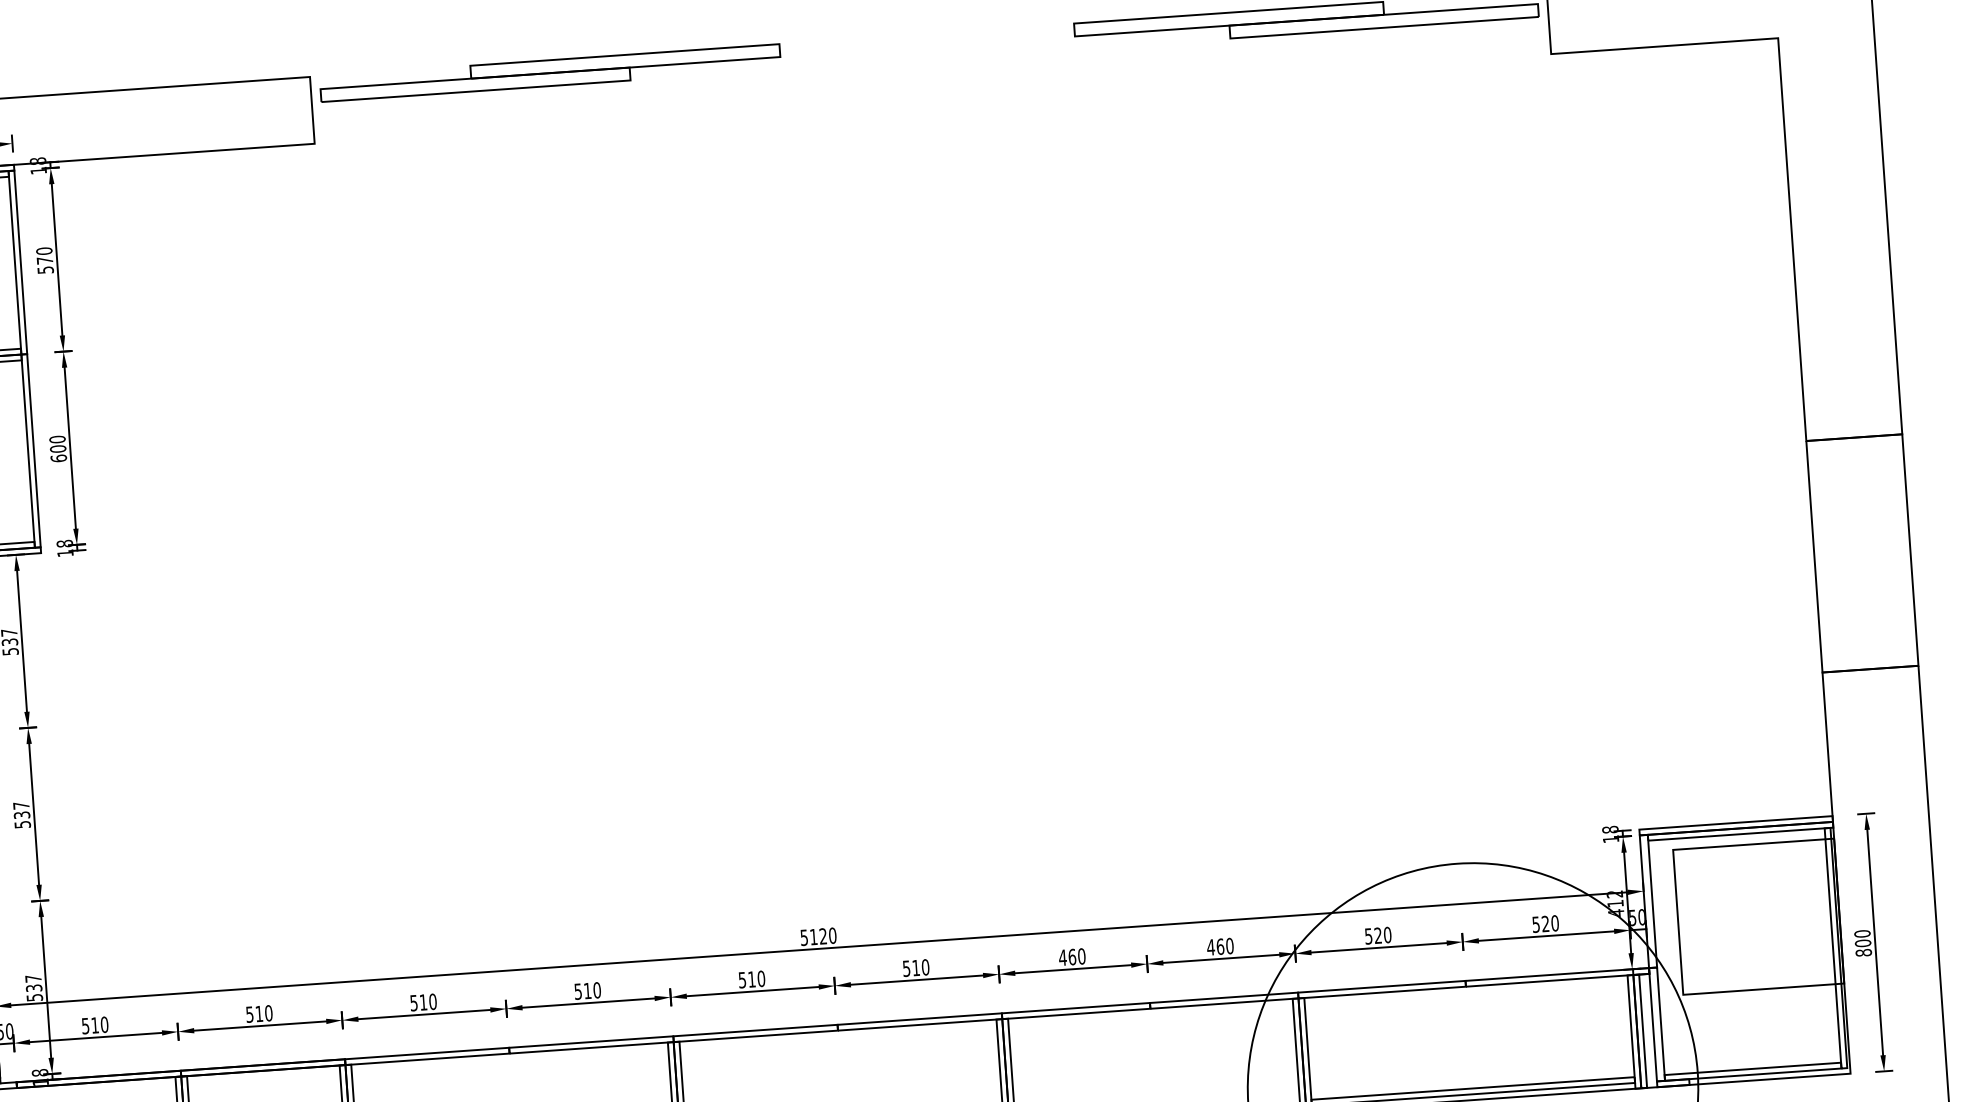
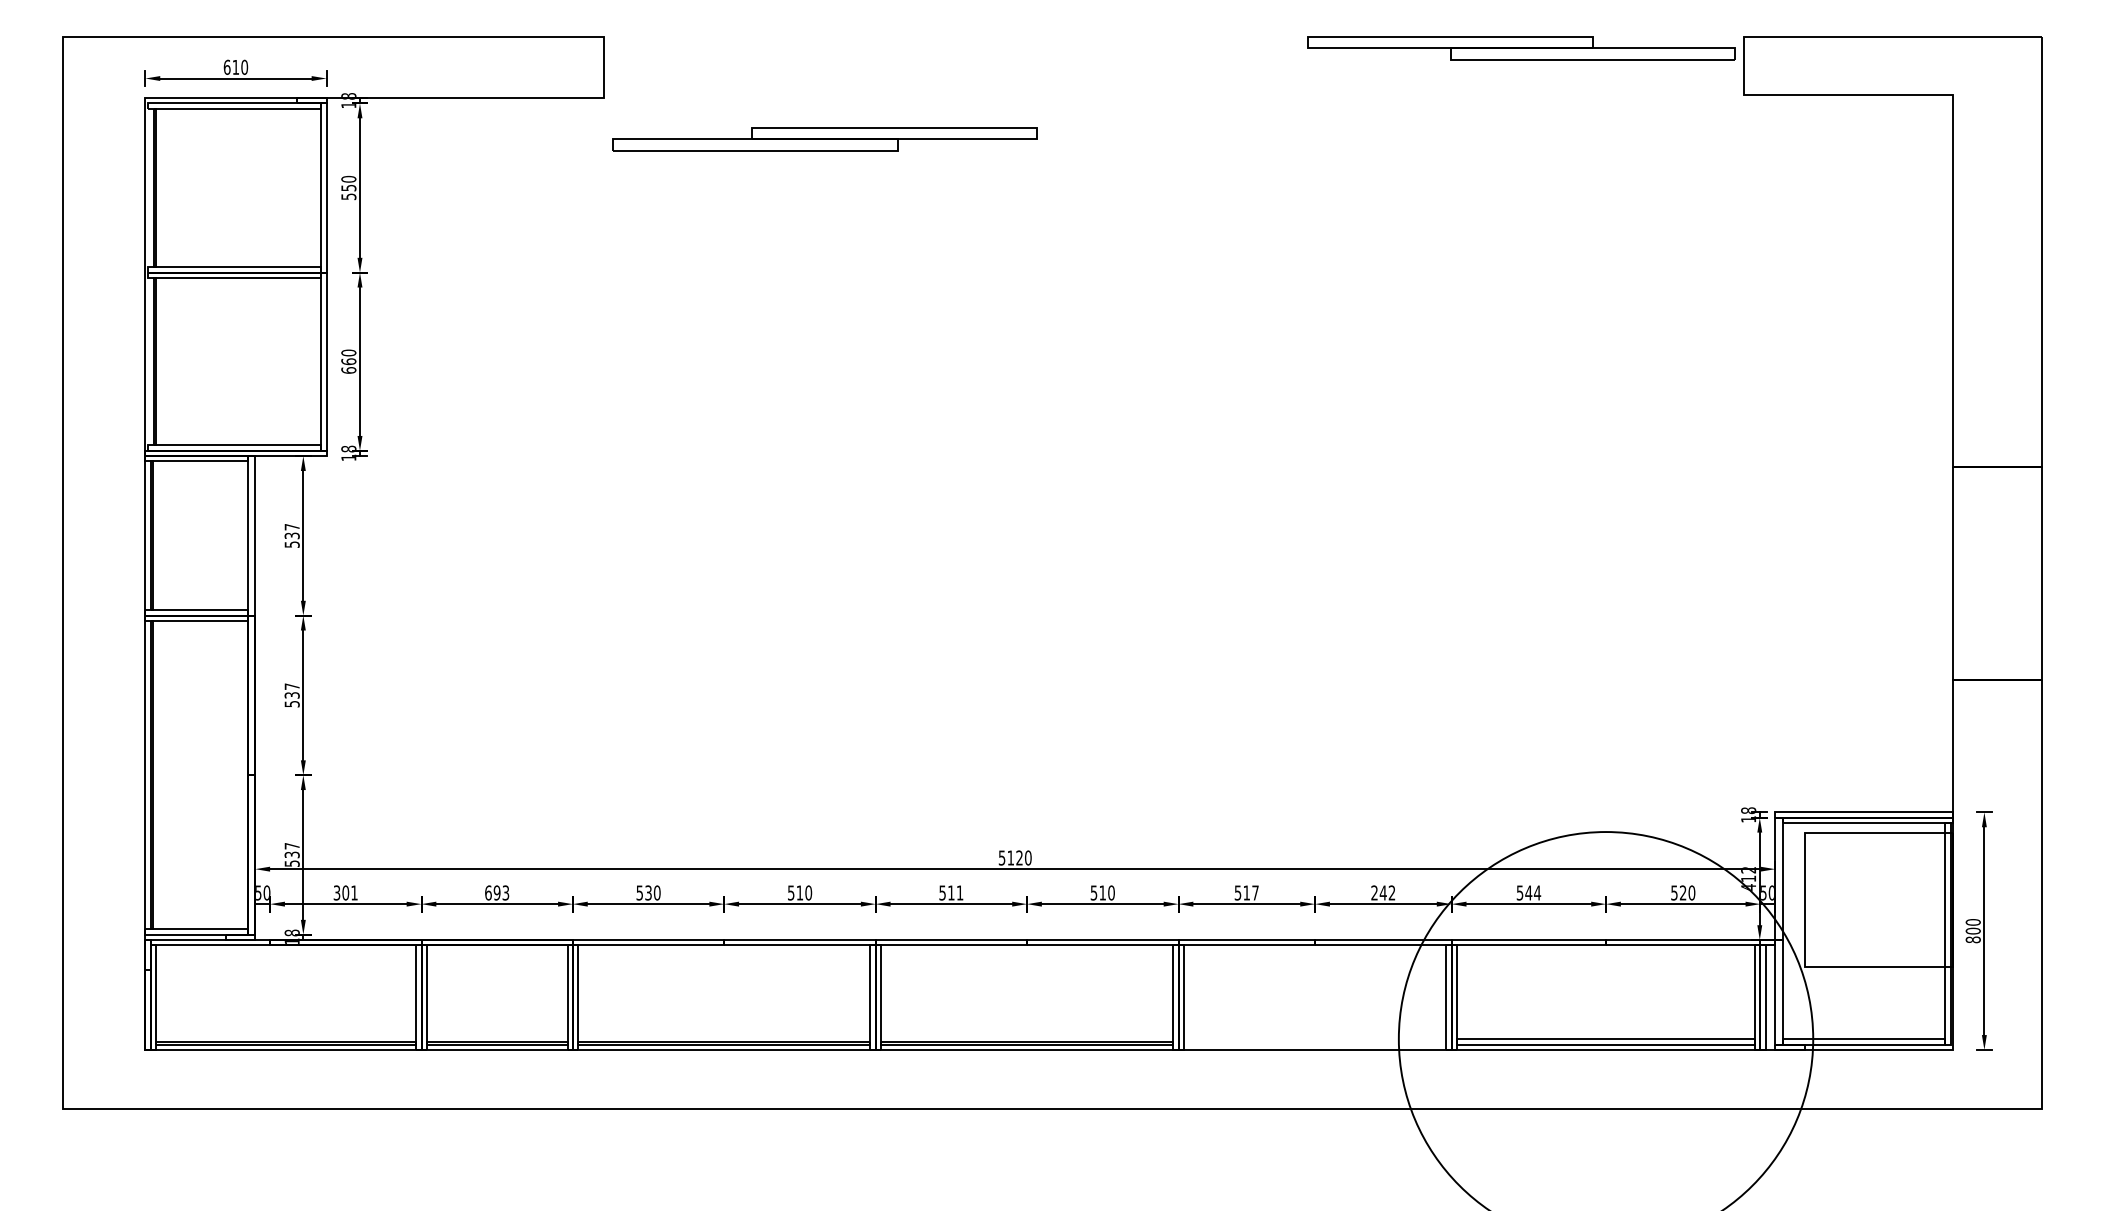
part: (550, 73) -> (824, 139), moved
text: (44, 261) -> (348, 188), 570 -> 550
text: (57, 448) -> (348, 361), 600 -> 660
text: (1383, 934) -> (1533, 892), 520 -> 544
text: (1220, 946) -> (1383, 892), 460 -> 242
text: (1071, 956) -> (1246, 892), 460 -> 517
text: (760, 978) -> (959, 892), 510 -> 511
text: (423, 1001) -> (648, 892), 510 -> 530
text: (259, 1013) -> (497, 892), 510 -> 693
text: (94, 1024) -> (345, 892), 510 -> 301

